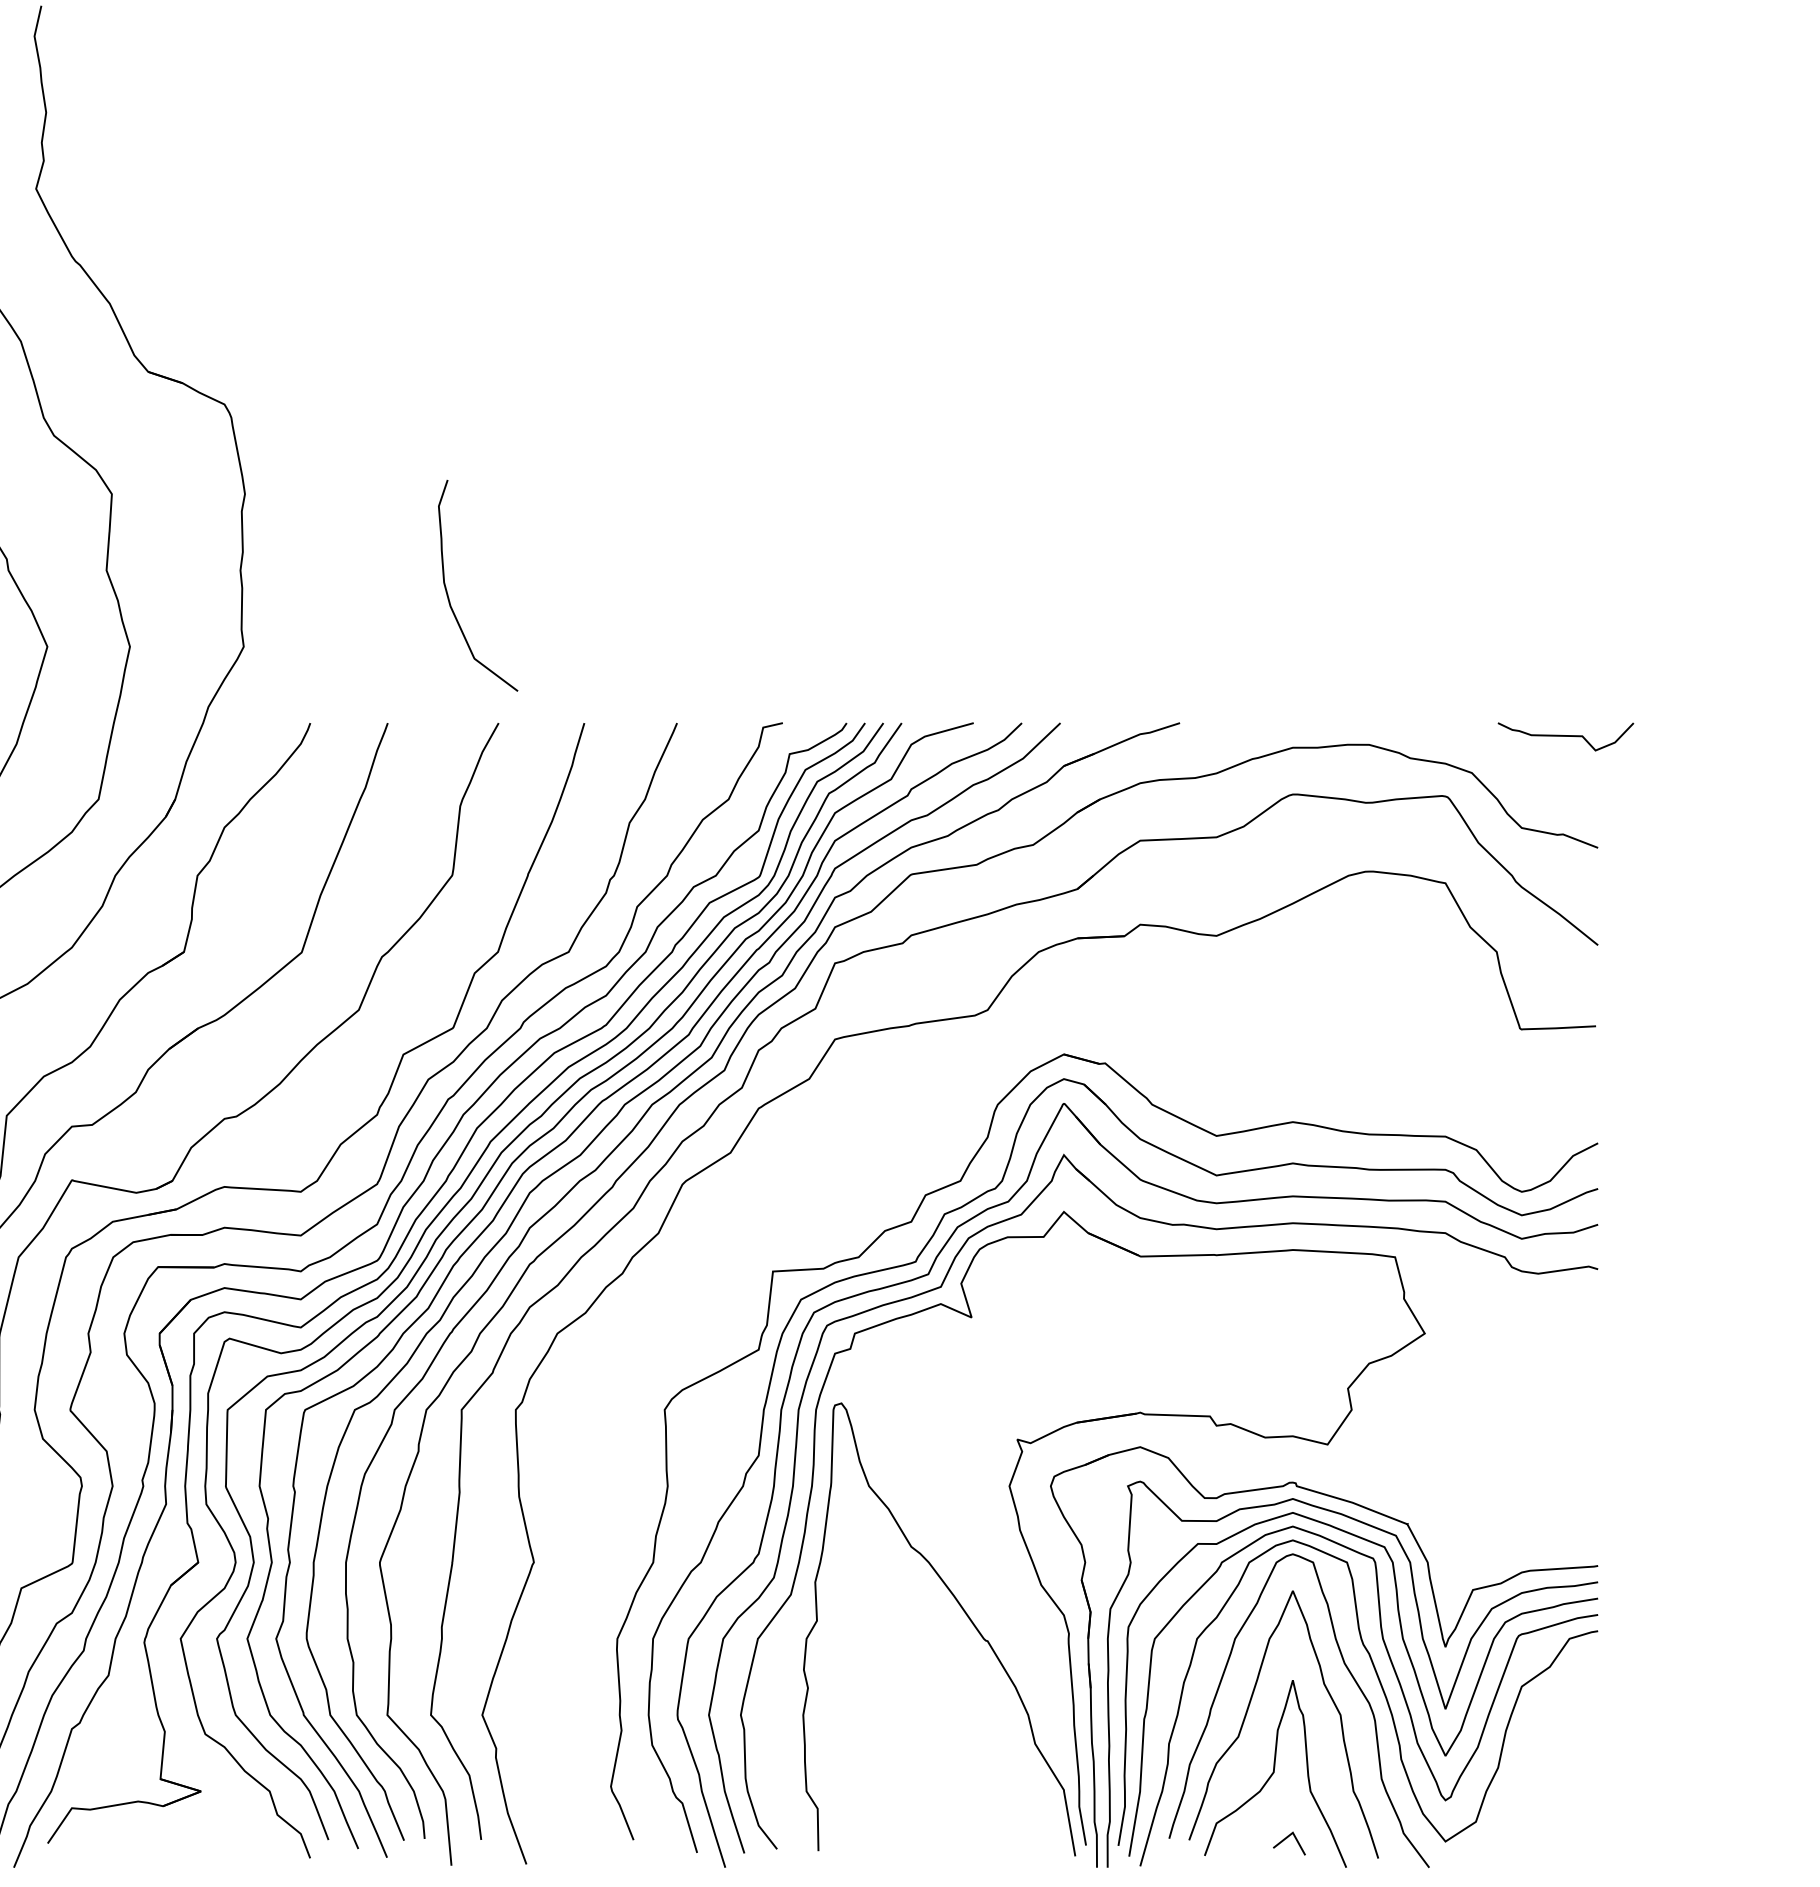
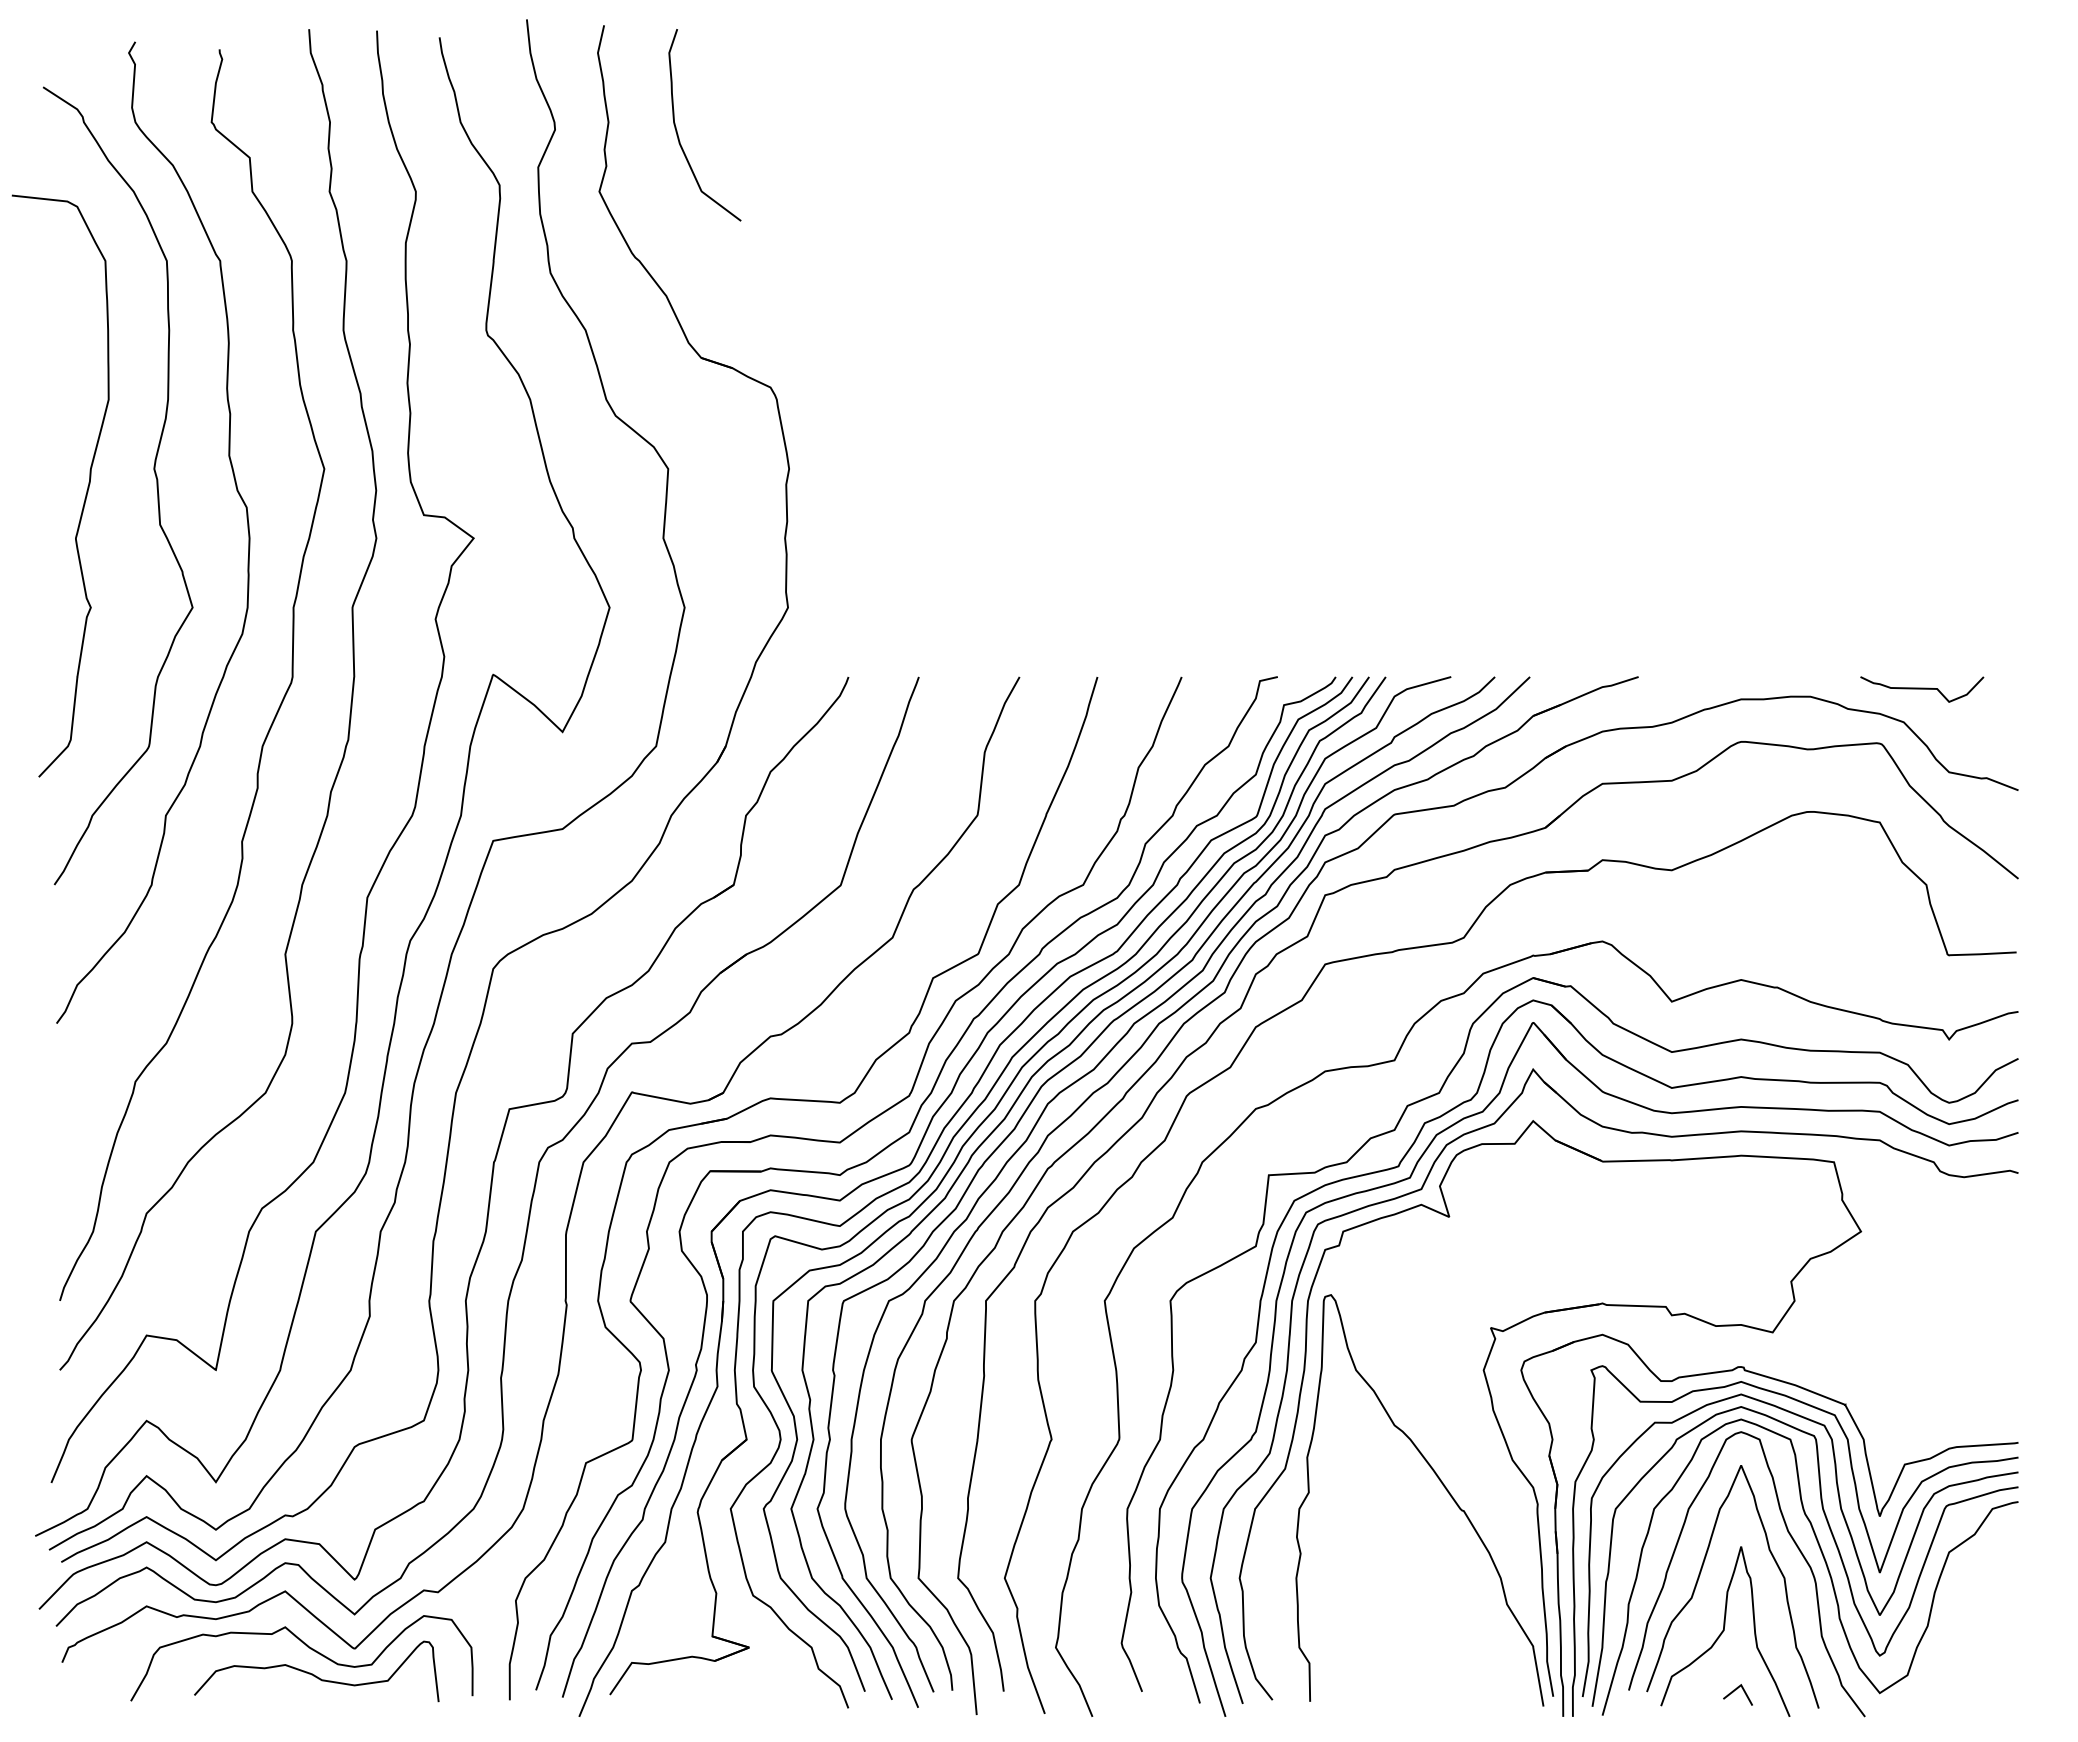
curve: (447, 591) -> (677, 130), moved
curve: (1566, 736) -> (1922, 689), moved
part: (911, 1146) -> (1394, 1061), added

